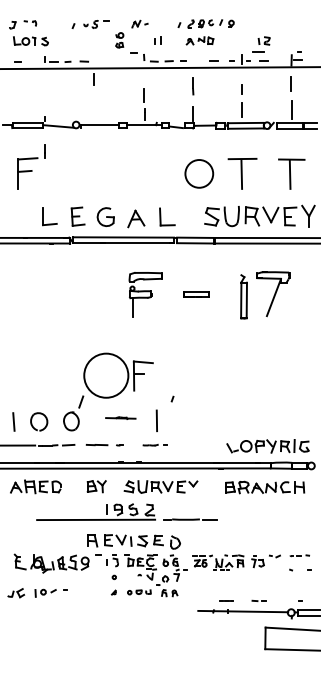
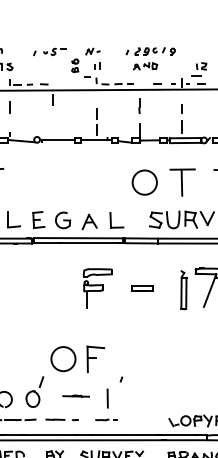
part: (157, 40) -> (96, 65), moved
line: (44, 151) -> (9, 107), moved
circle: (106, 375) -> (63, 358), size x0.62

